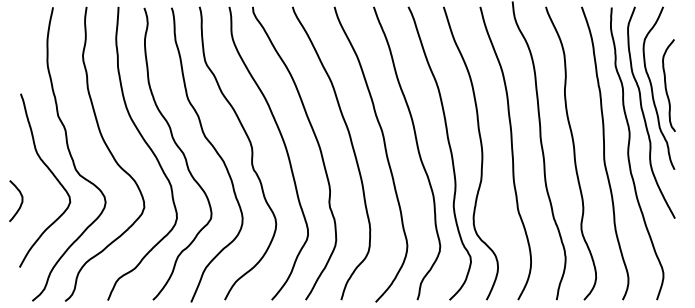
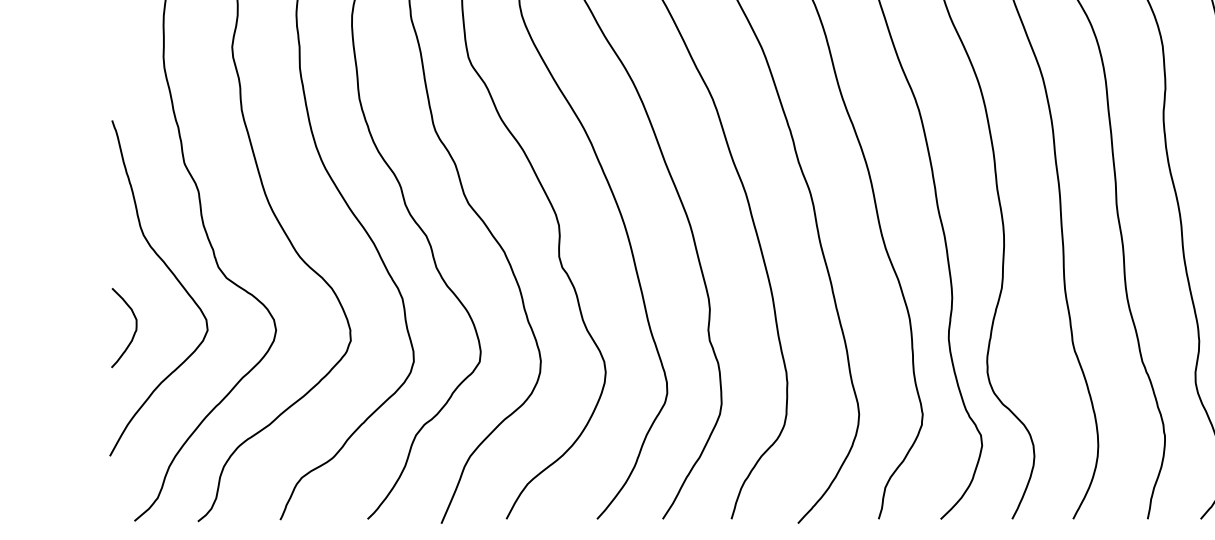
curve: (20, 203) -> (132, 332), moved

